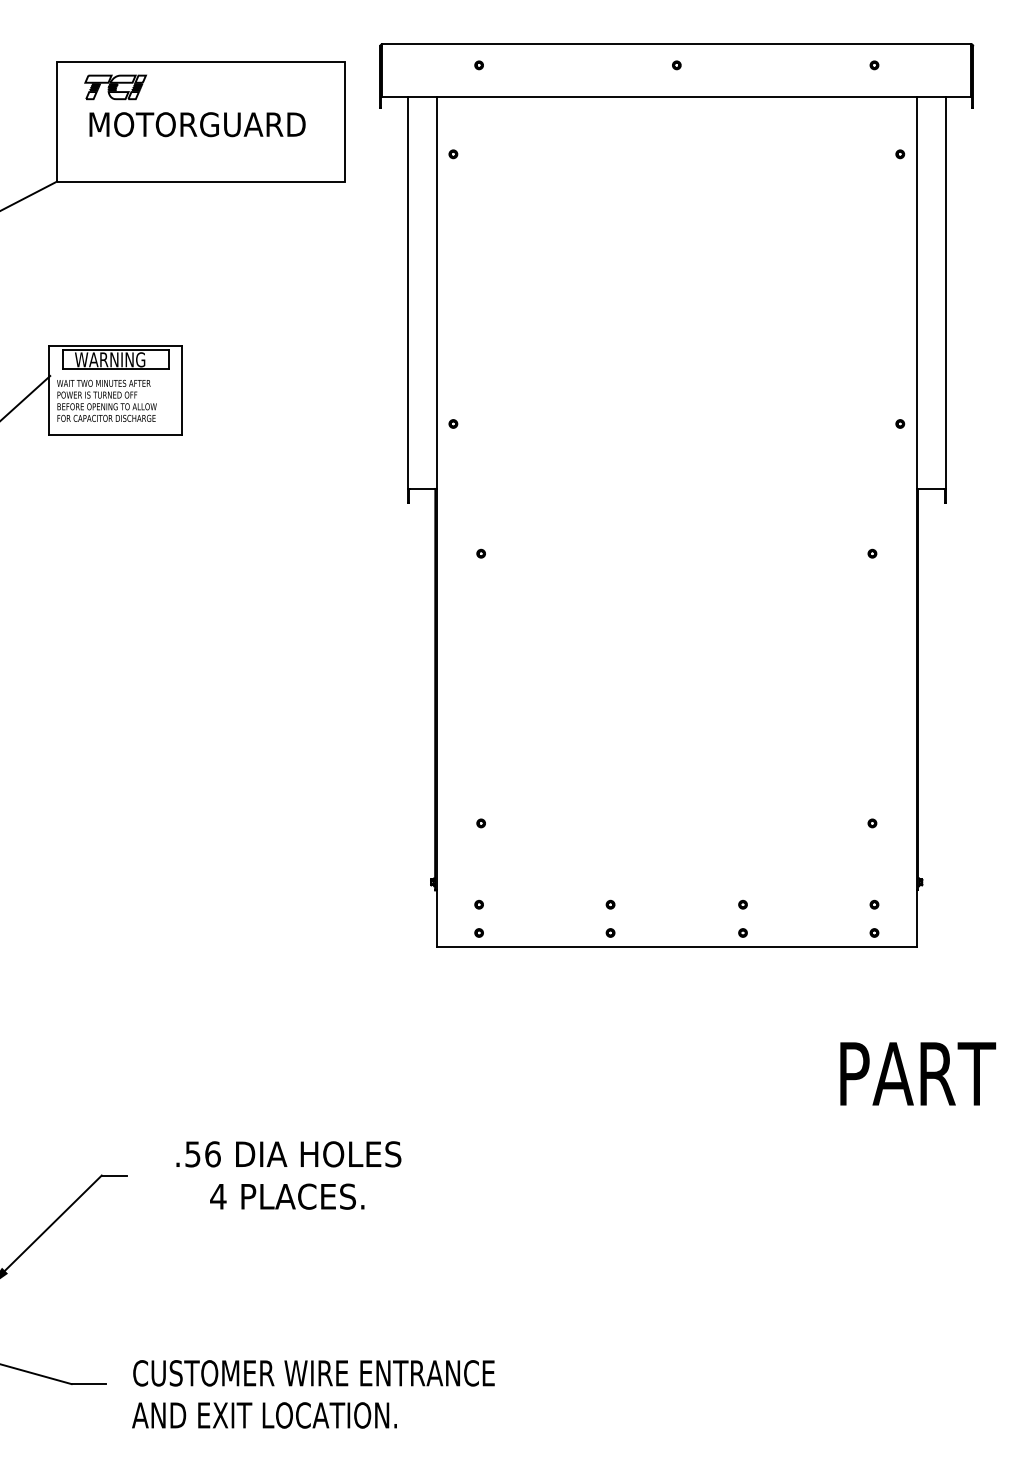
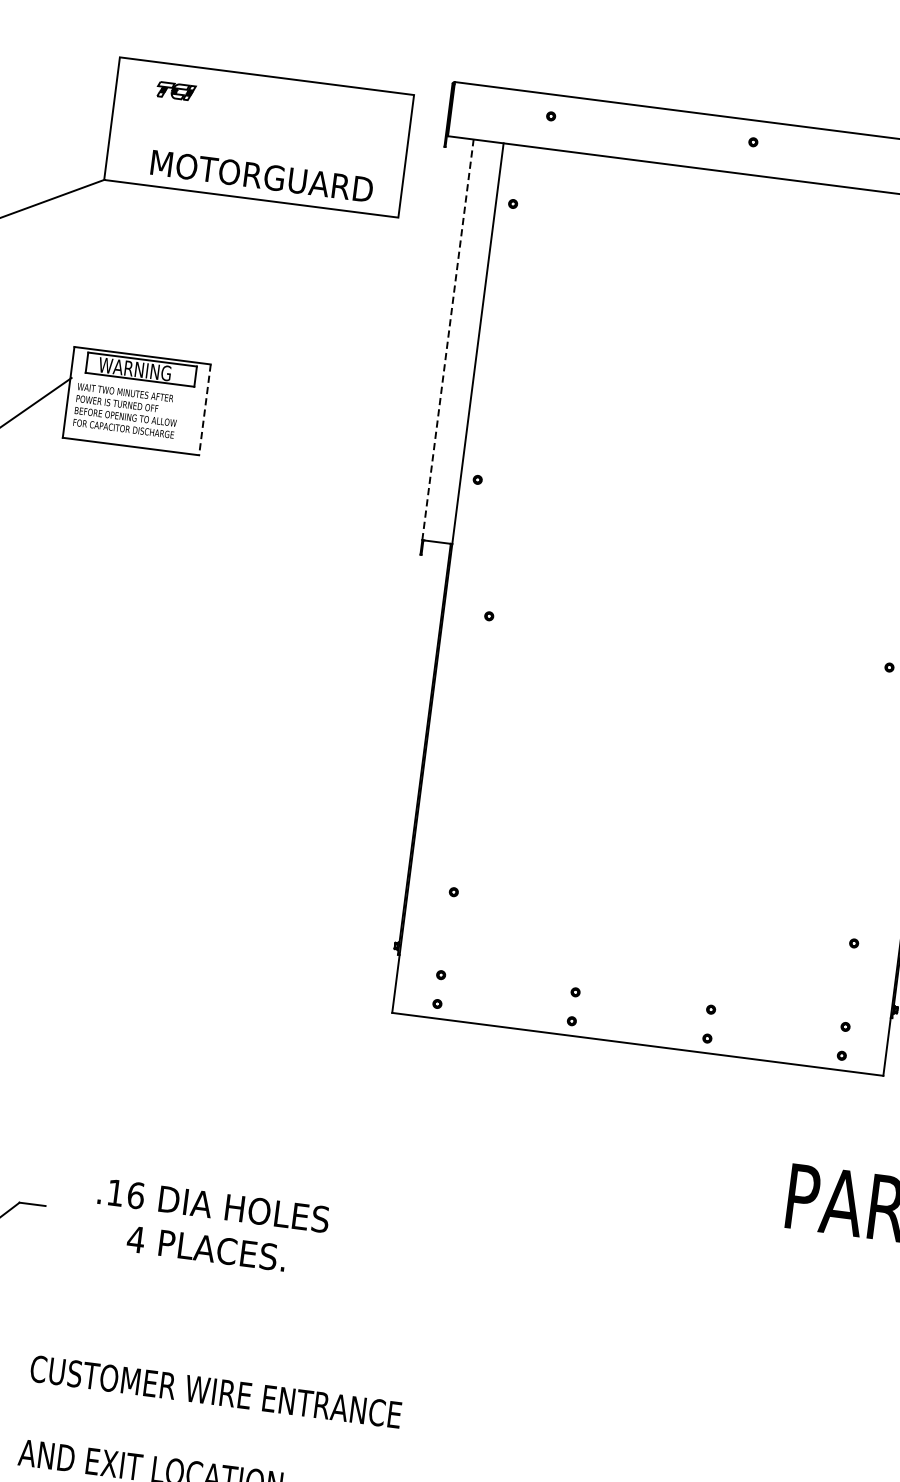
part: (115, 87) -> (176, 91), size x0.6
text: (197, 124) -> (262, 176), moved
line: (407, 292) -> (448, 339), solid -> dashed
line: (182, 390) -> (205, 410), solid -> dashed
text: (192, 1154) -> (115, 1193), .56 -> .16
text: (313, 1373) -> (215, 1392), moved

